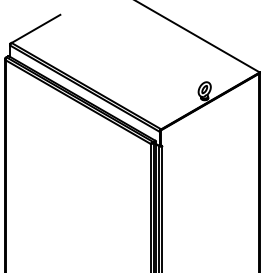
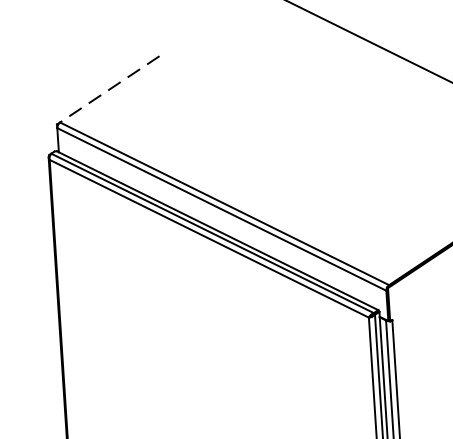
line: (35, 29) -> (108, 90), solid -> dashed

